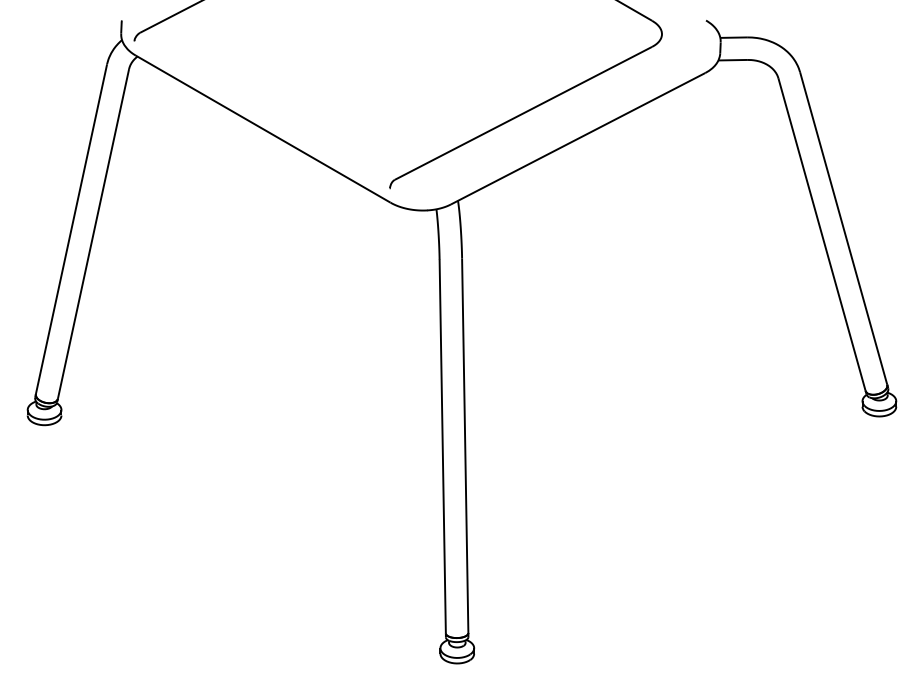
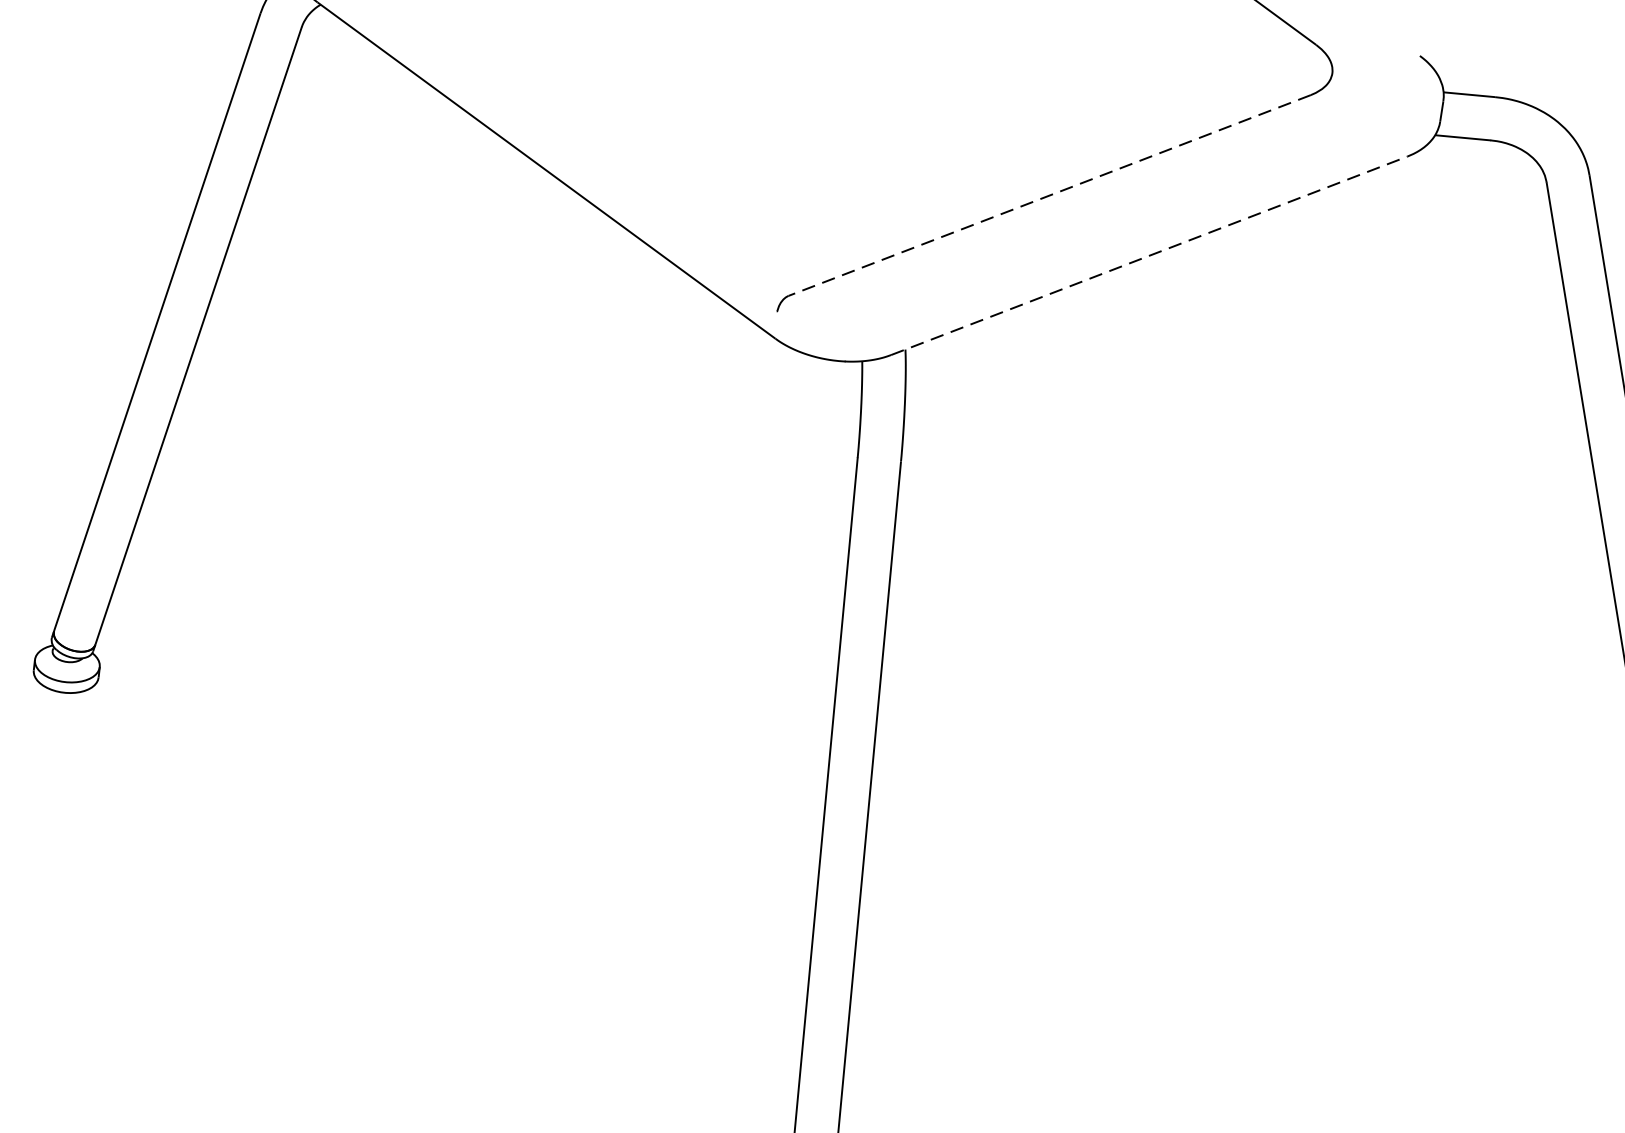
line: (523, 113) -> (1049, 195), solid -> dashed
line: (578, 138) -> (1149, 255), solid -> dashed

